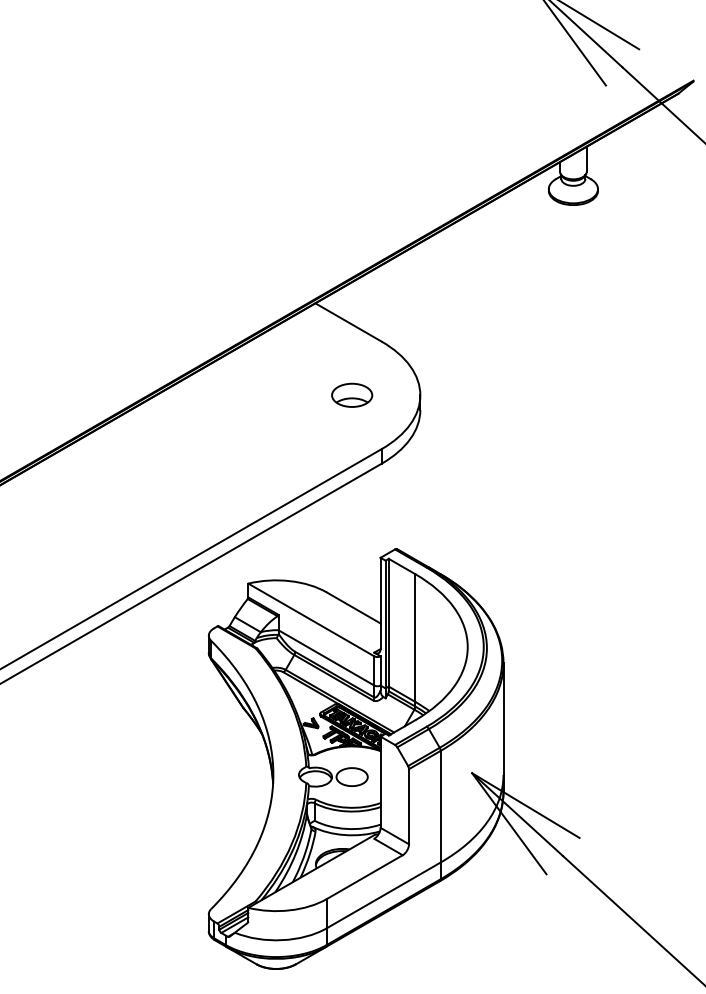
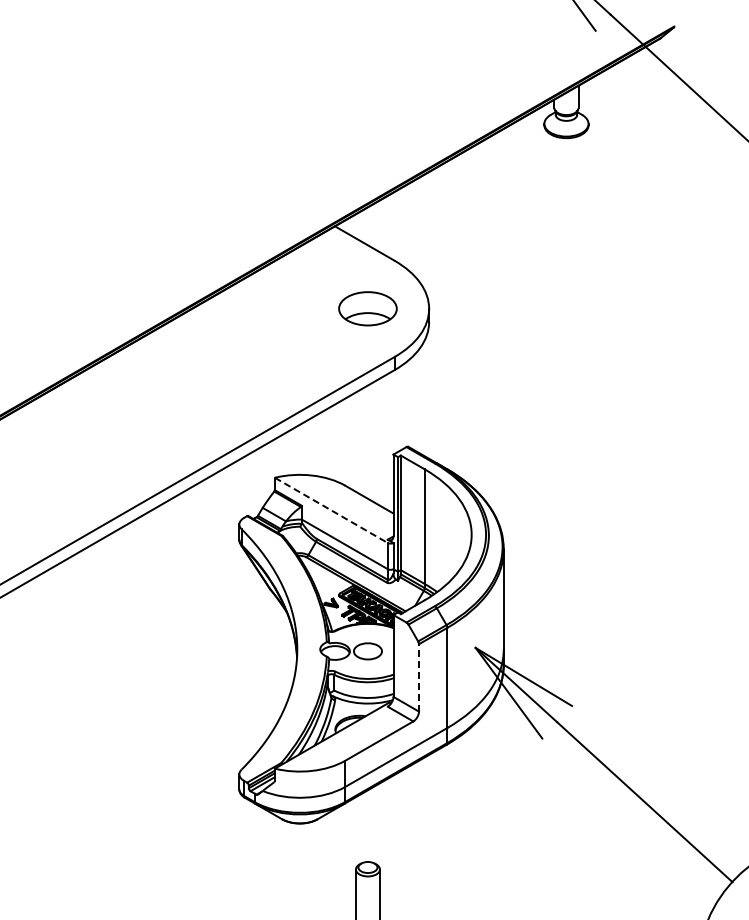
part: (351, 394) -> (367, 308), size x1.6
line: (311, 620) -> (331, 510), solid -> dashed
line: (409, 806) -> (419, 677), solid -> dashed

